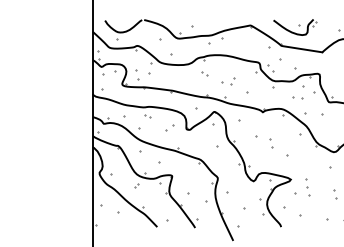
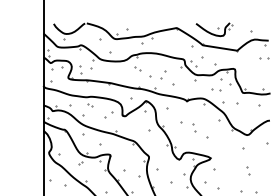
part: (228, 81) -> (158, 75), size x1.4
part: (307, 187) -> (224, 164), removed

